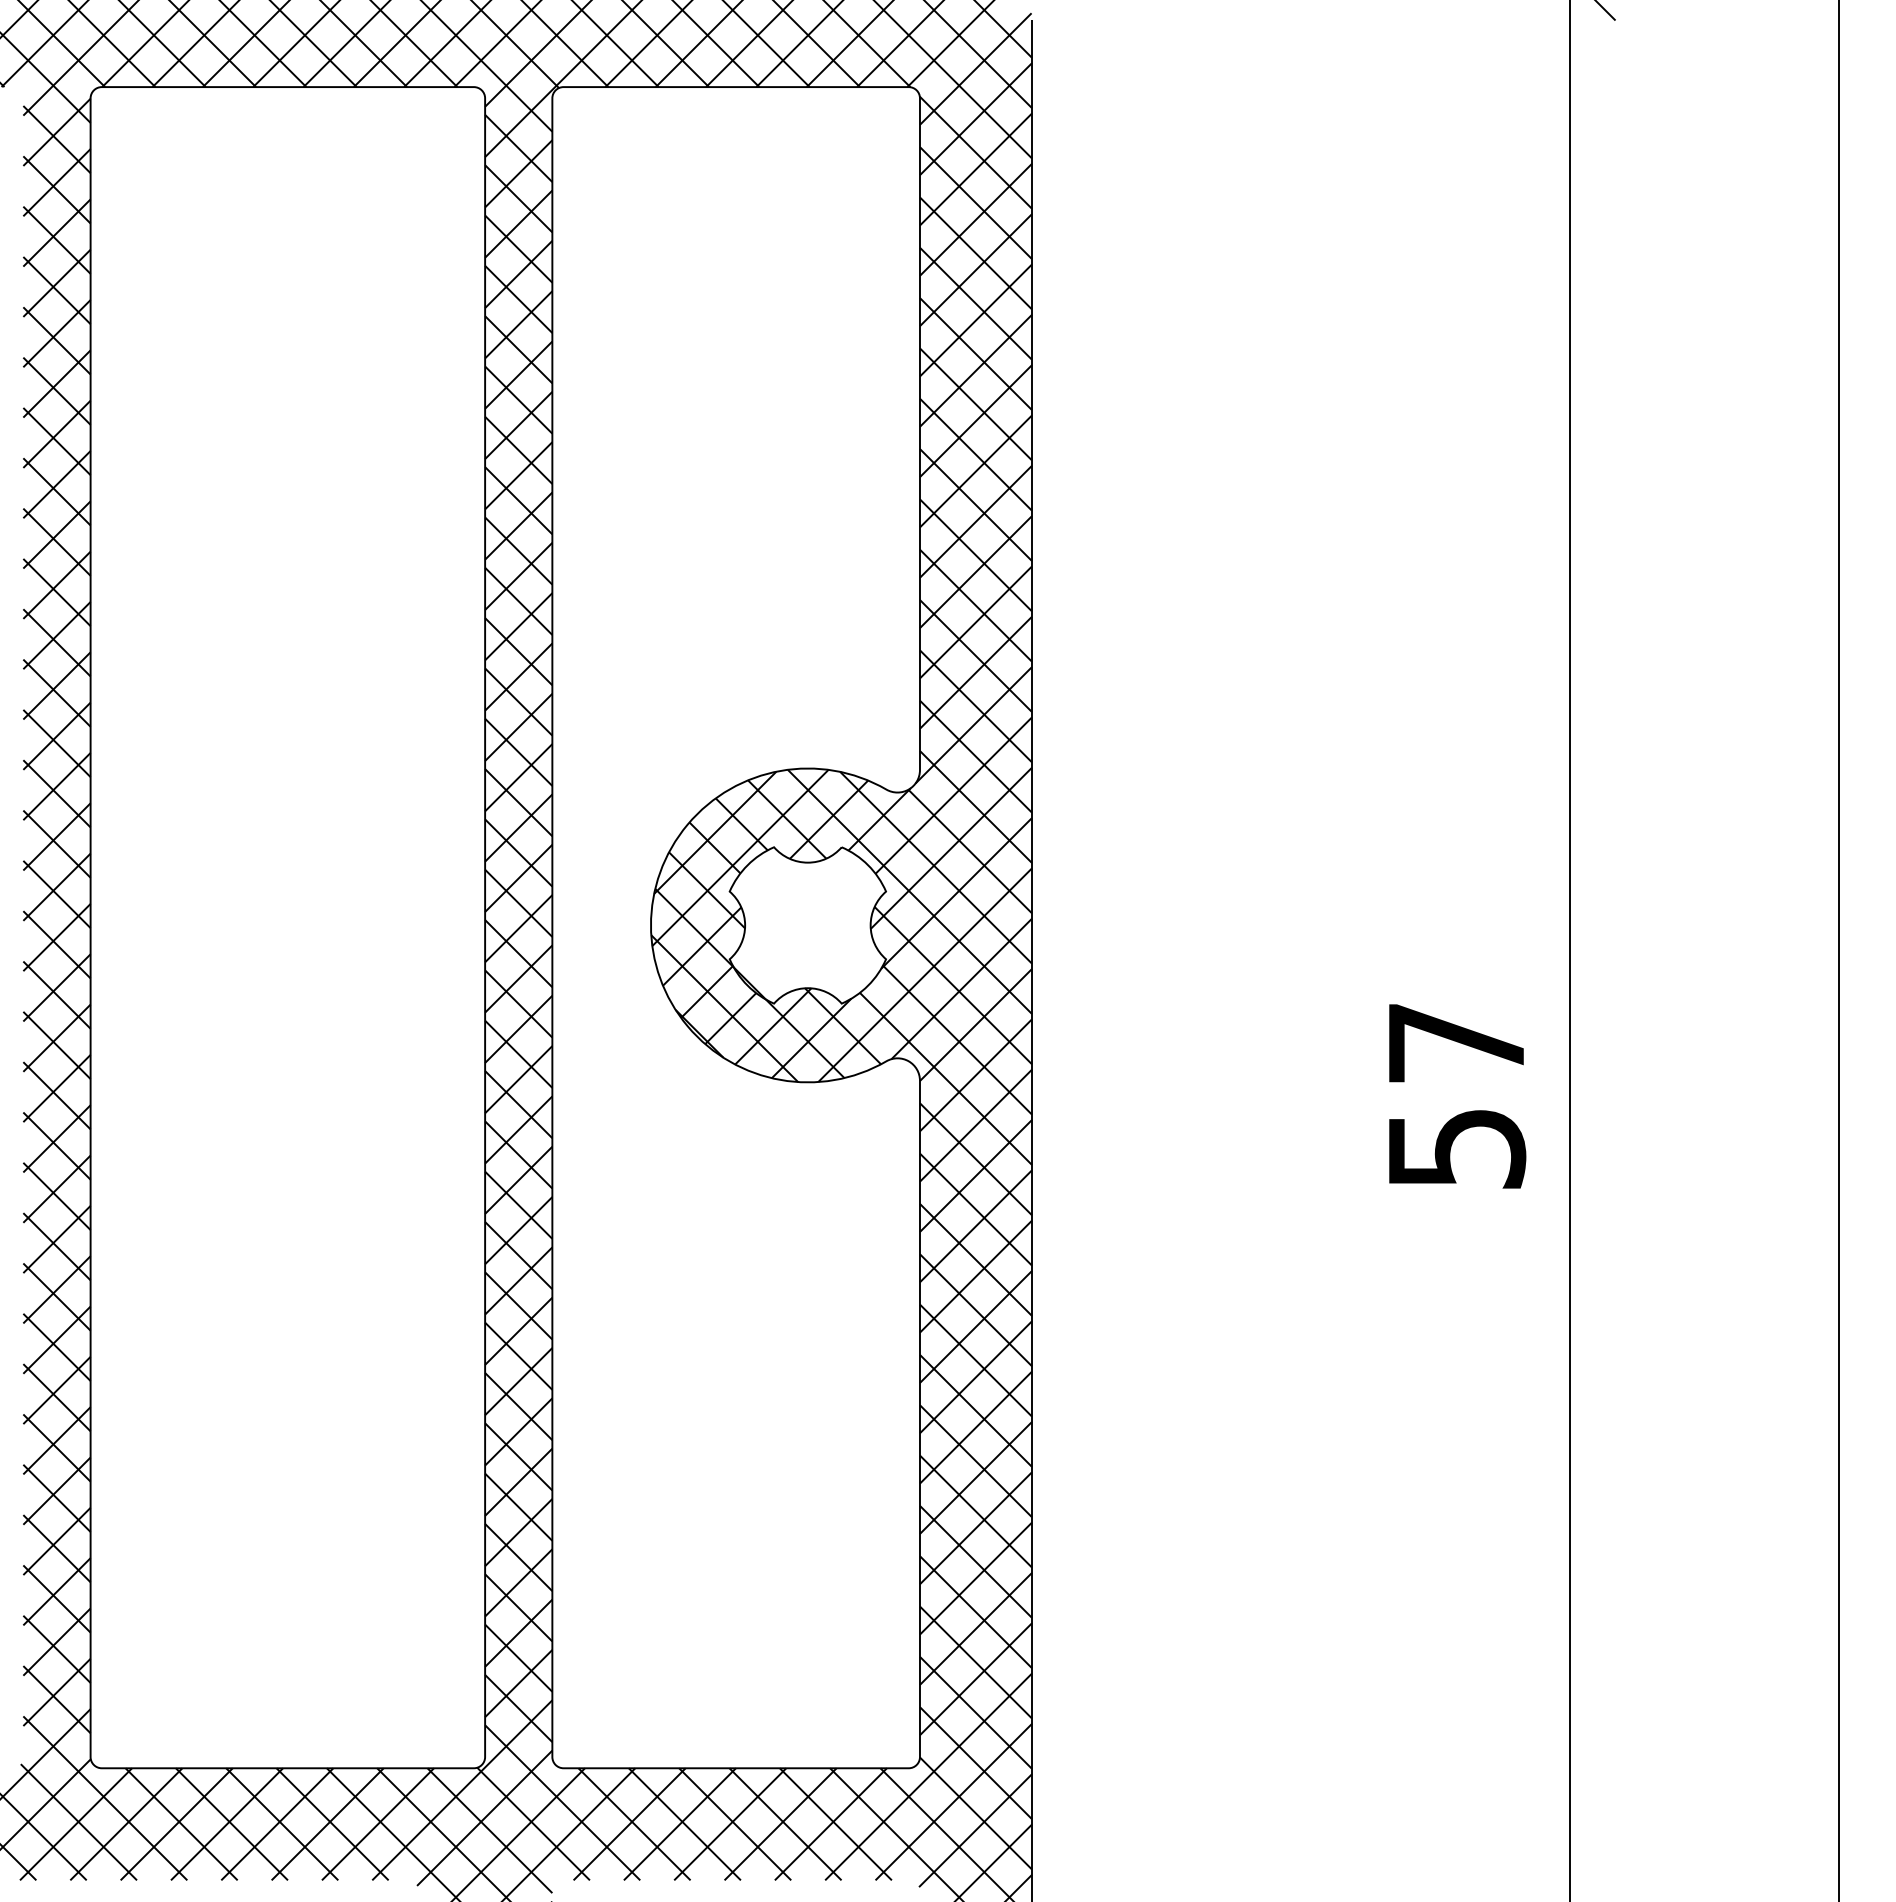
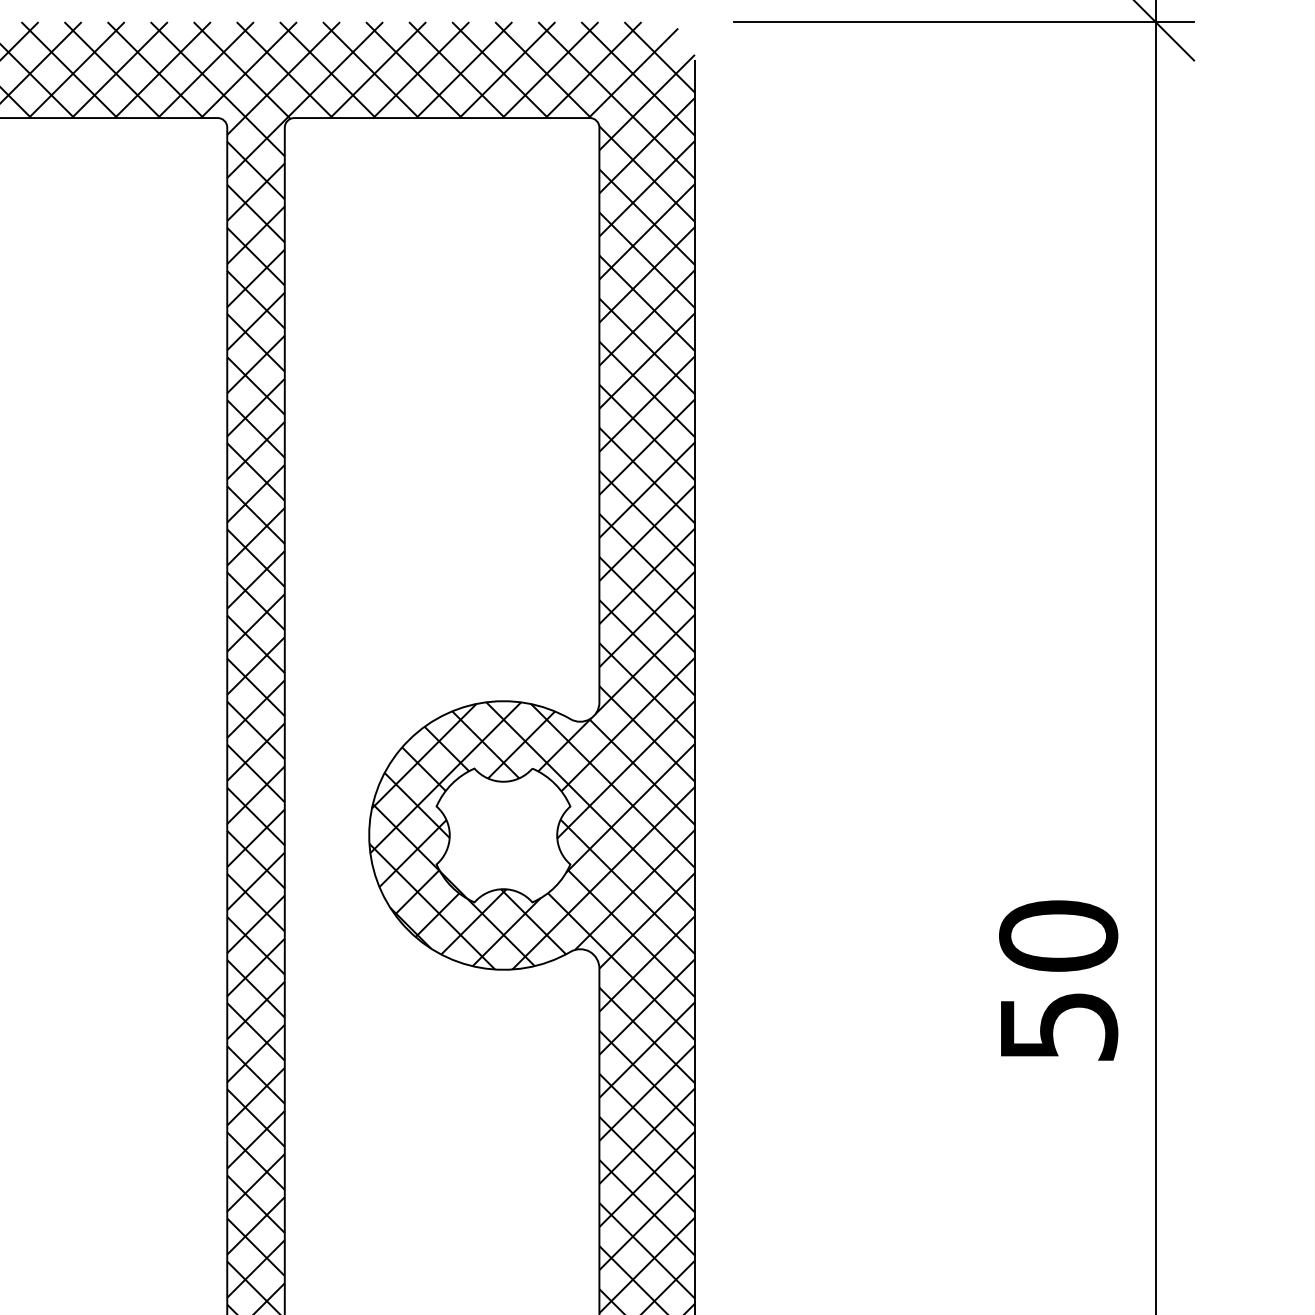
text: (1456, 1042) -> (1058, 935), 57 -> 50

